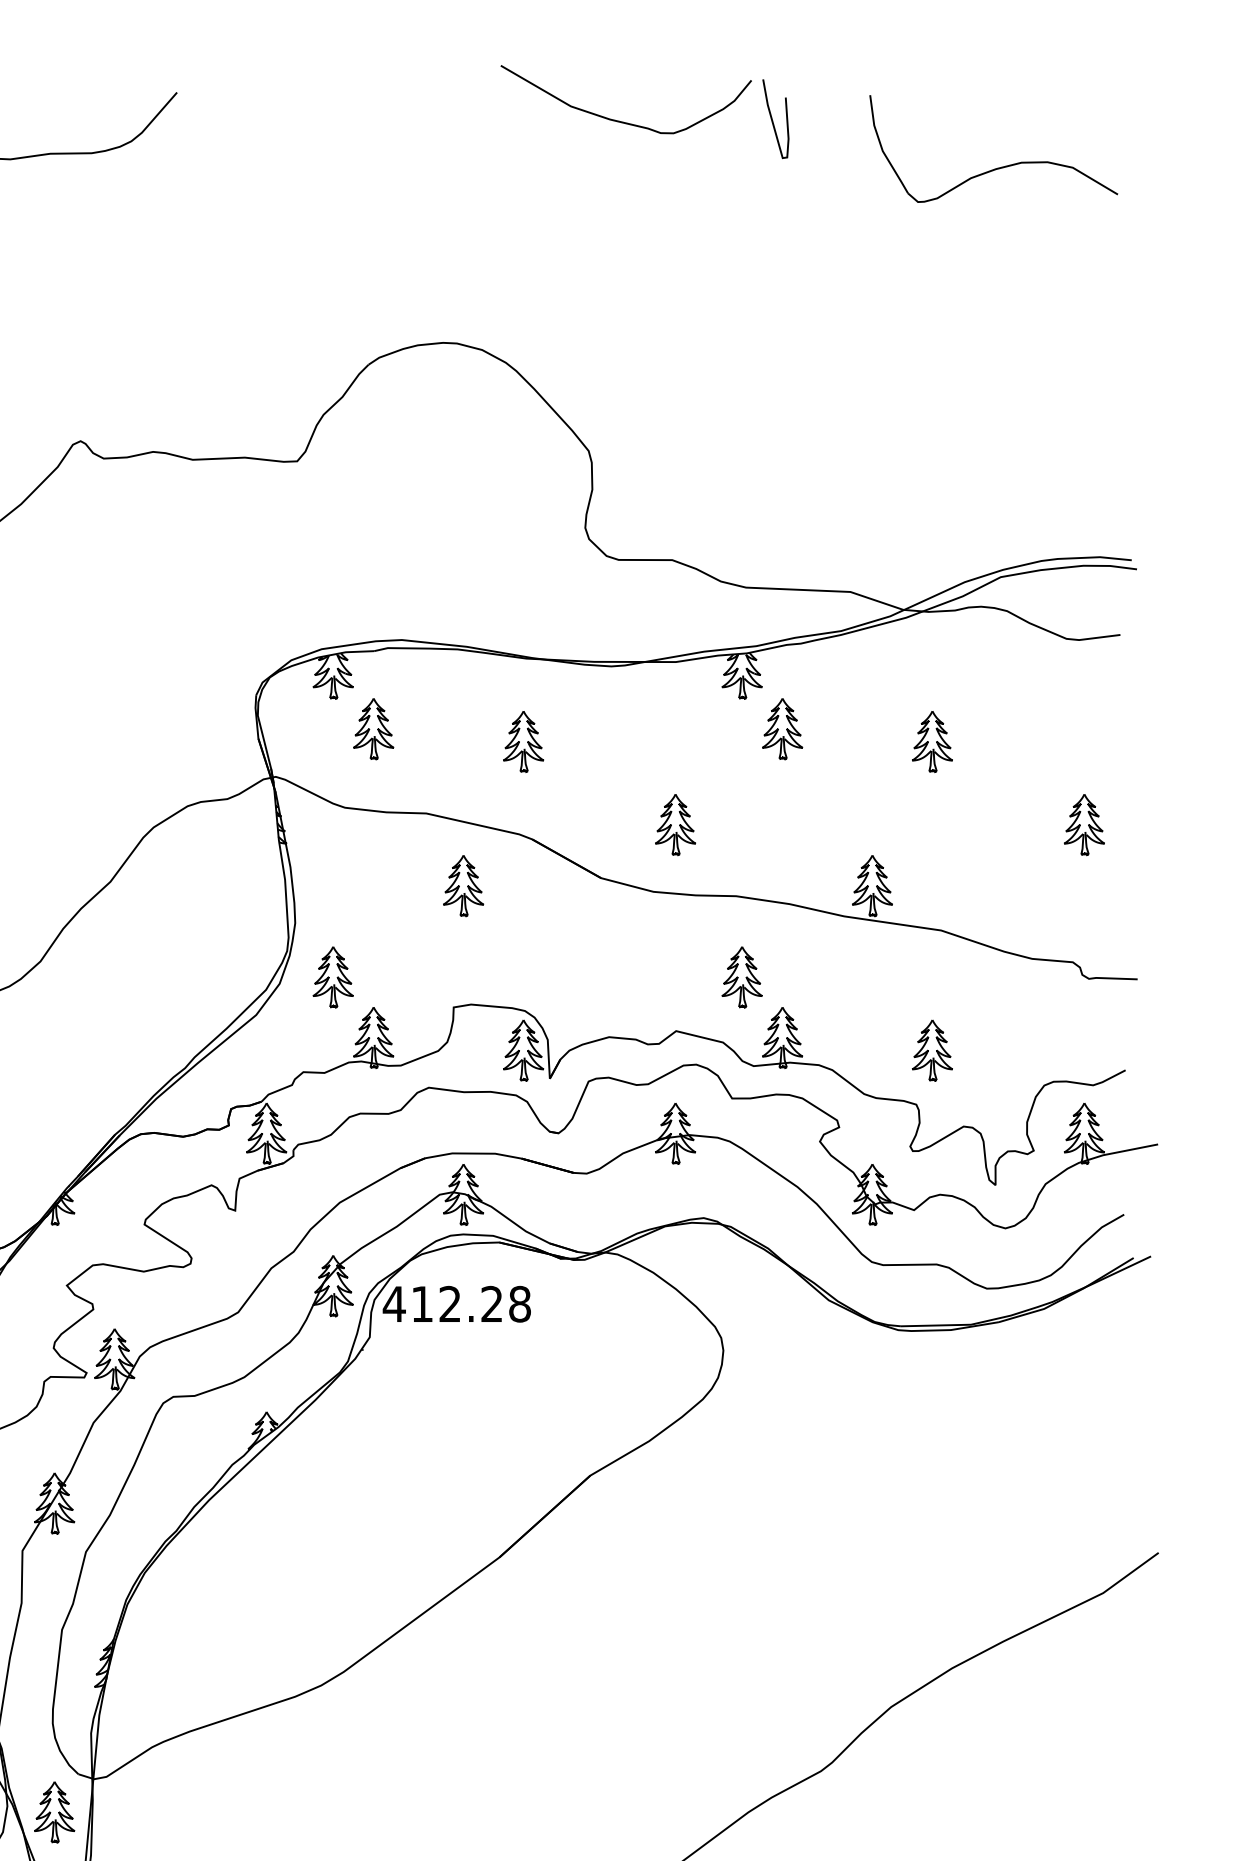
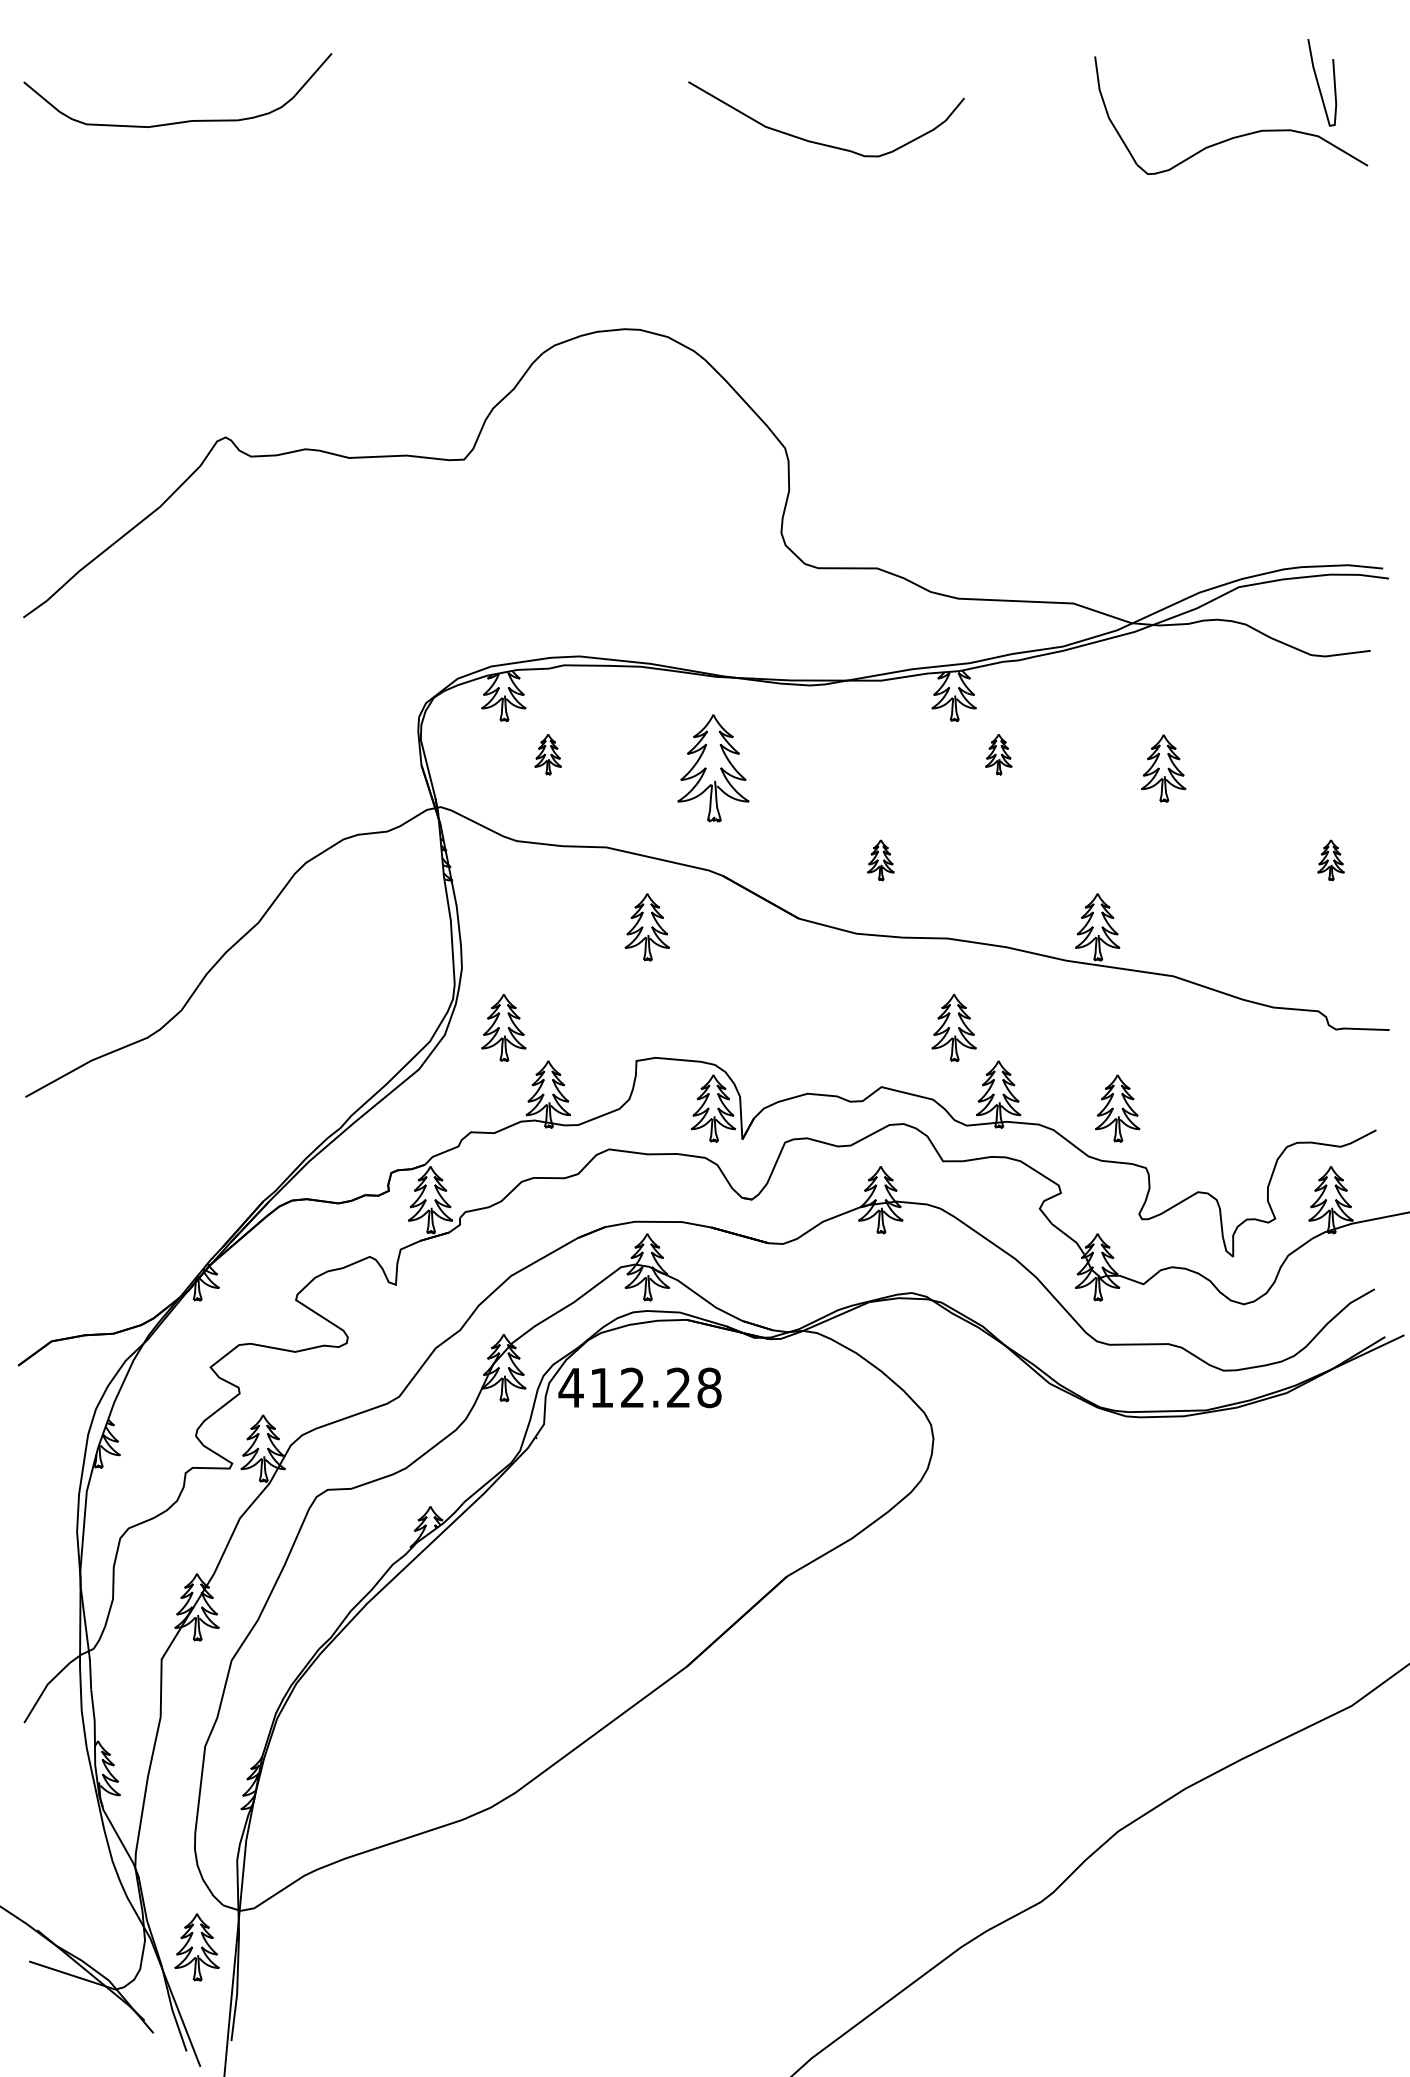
curve: (619, 120) -> (819, 142), moved
curve: (773, 120) -> (1319, 84), moved
part: (372, 729) -> (547, 754), size x0.6
part: (782, 729) -> (998, 754), size x0.6
part: (523, 741) -> (713, 768), size x1.6
part: (675, 825) -> (880, 860), size x0.6
part: (1083, 825) -> (1330, 860), size x0.6
part: (932, 1050) -> (1117, 1108), moved

